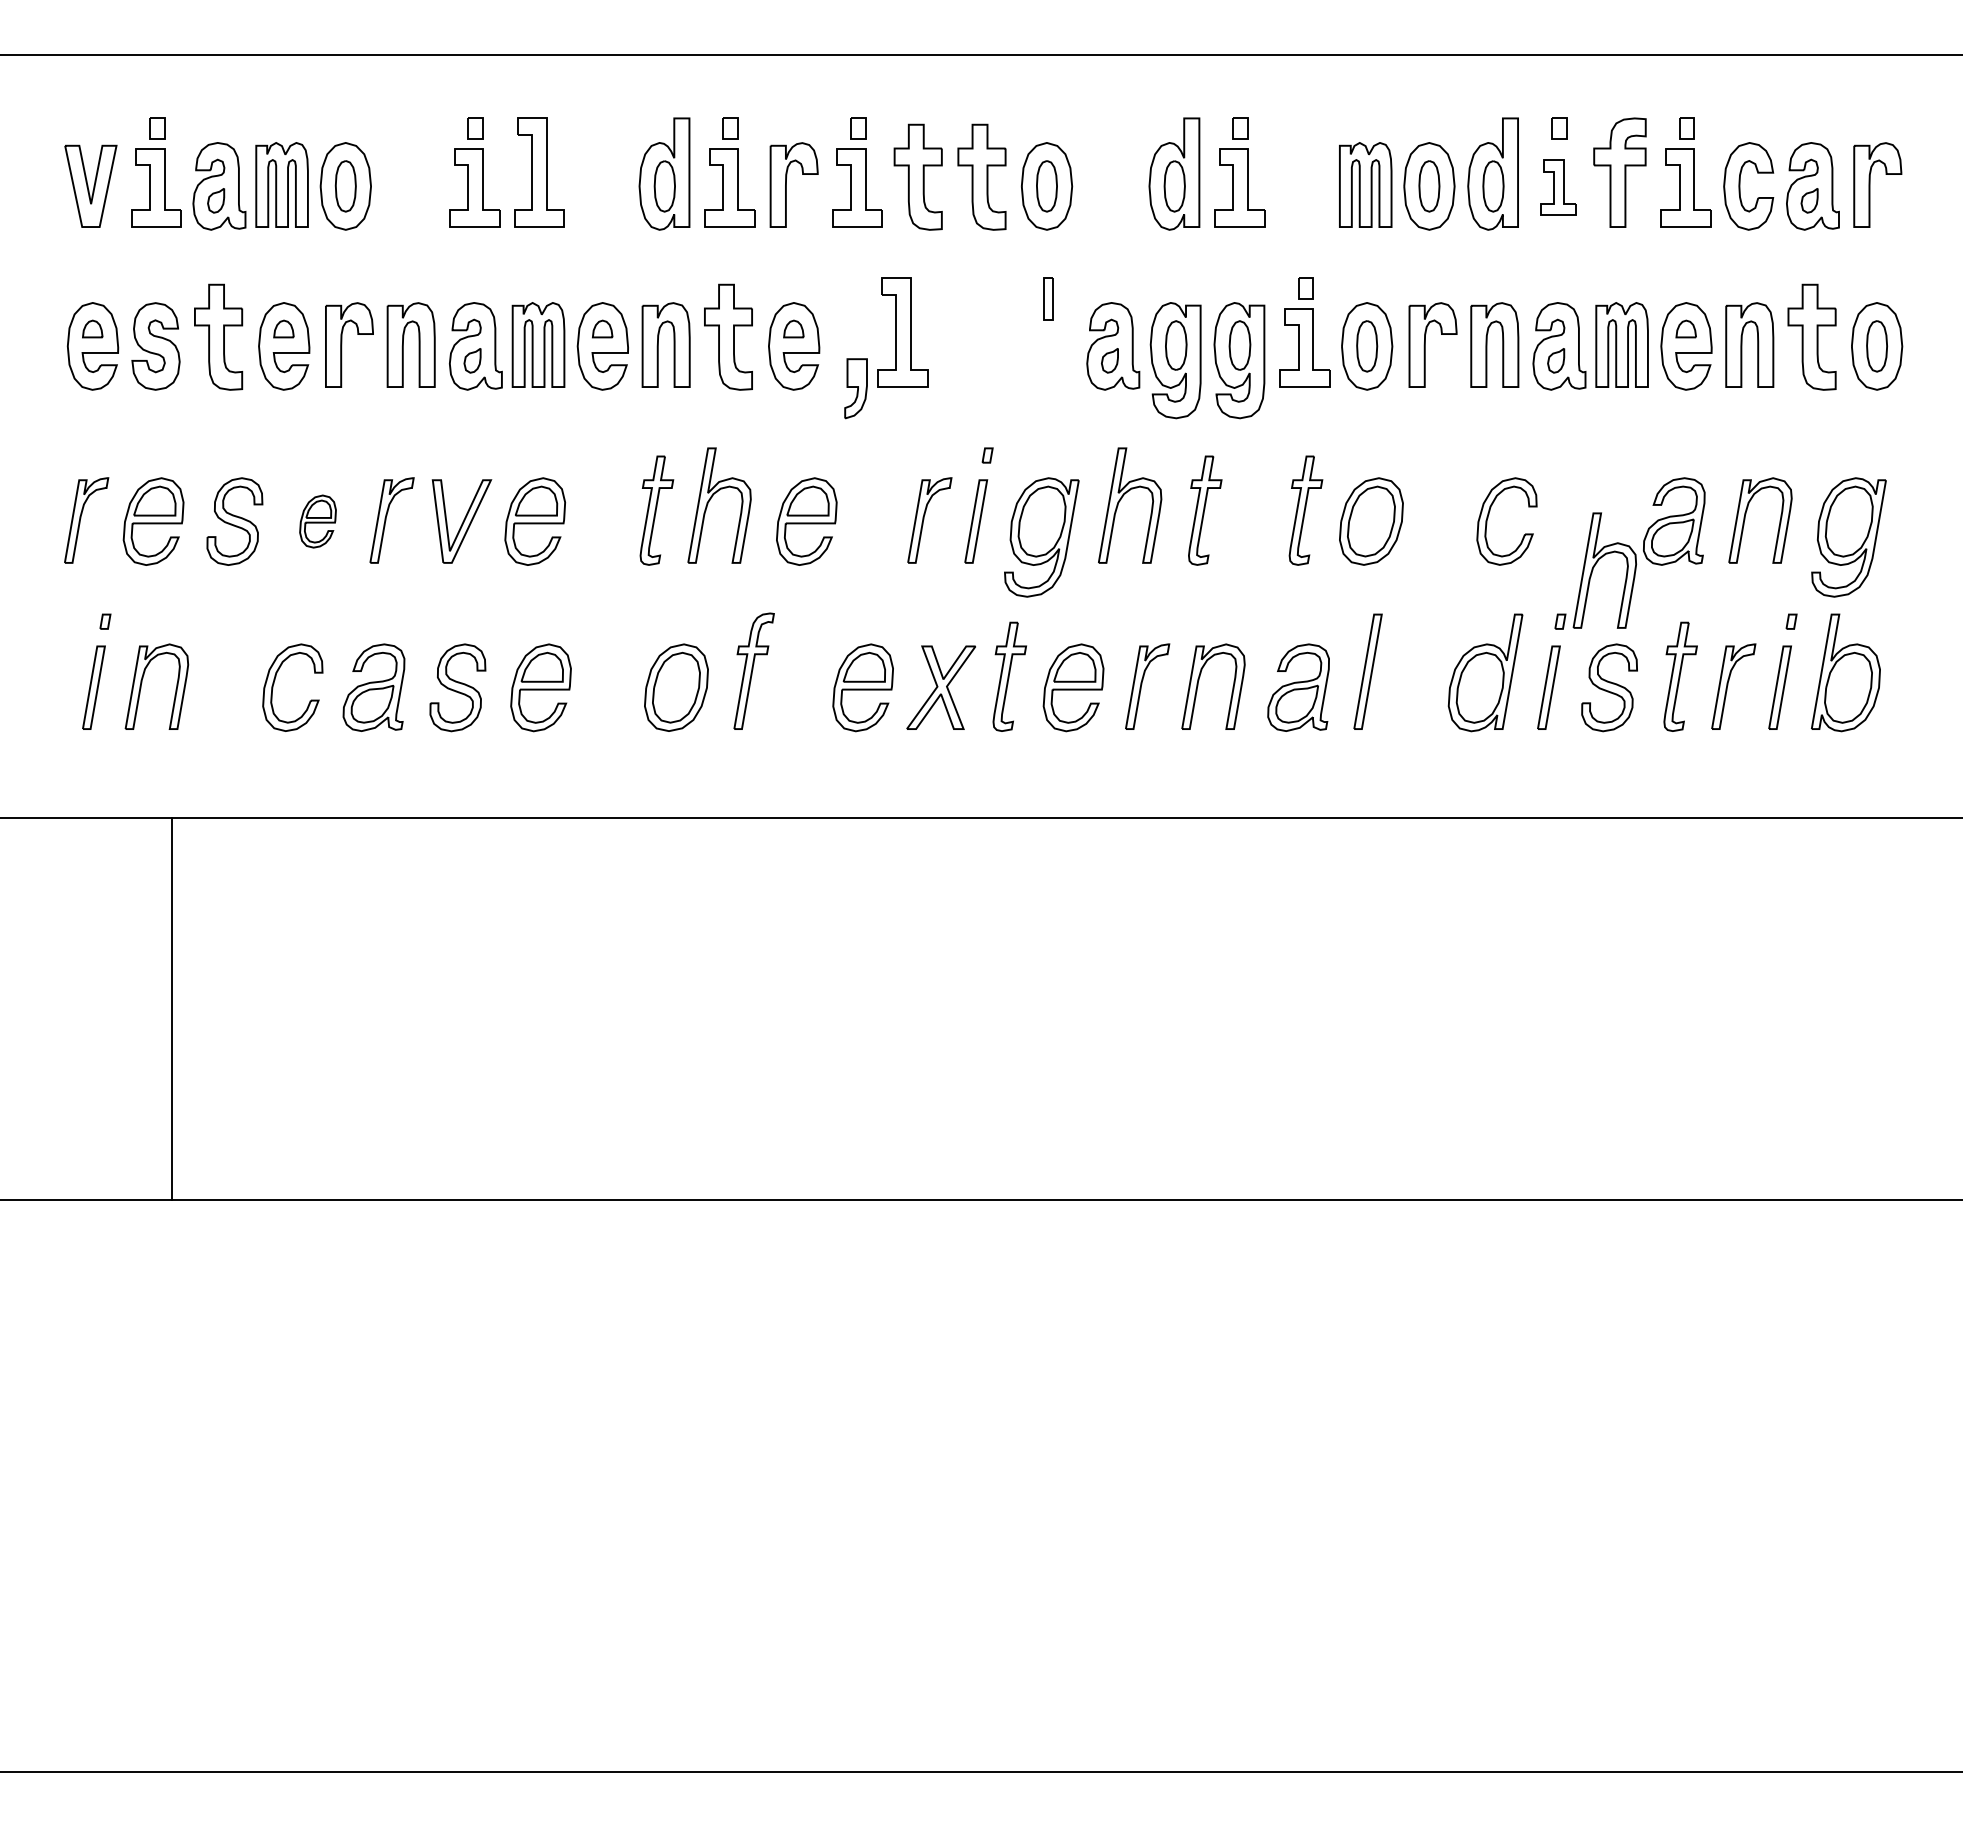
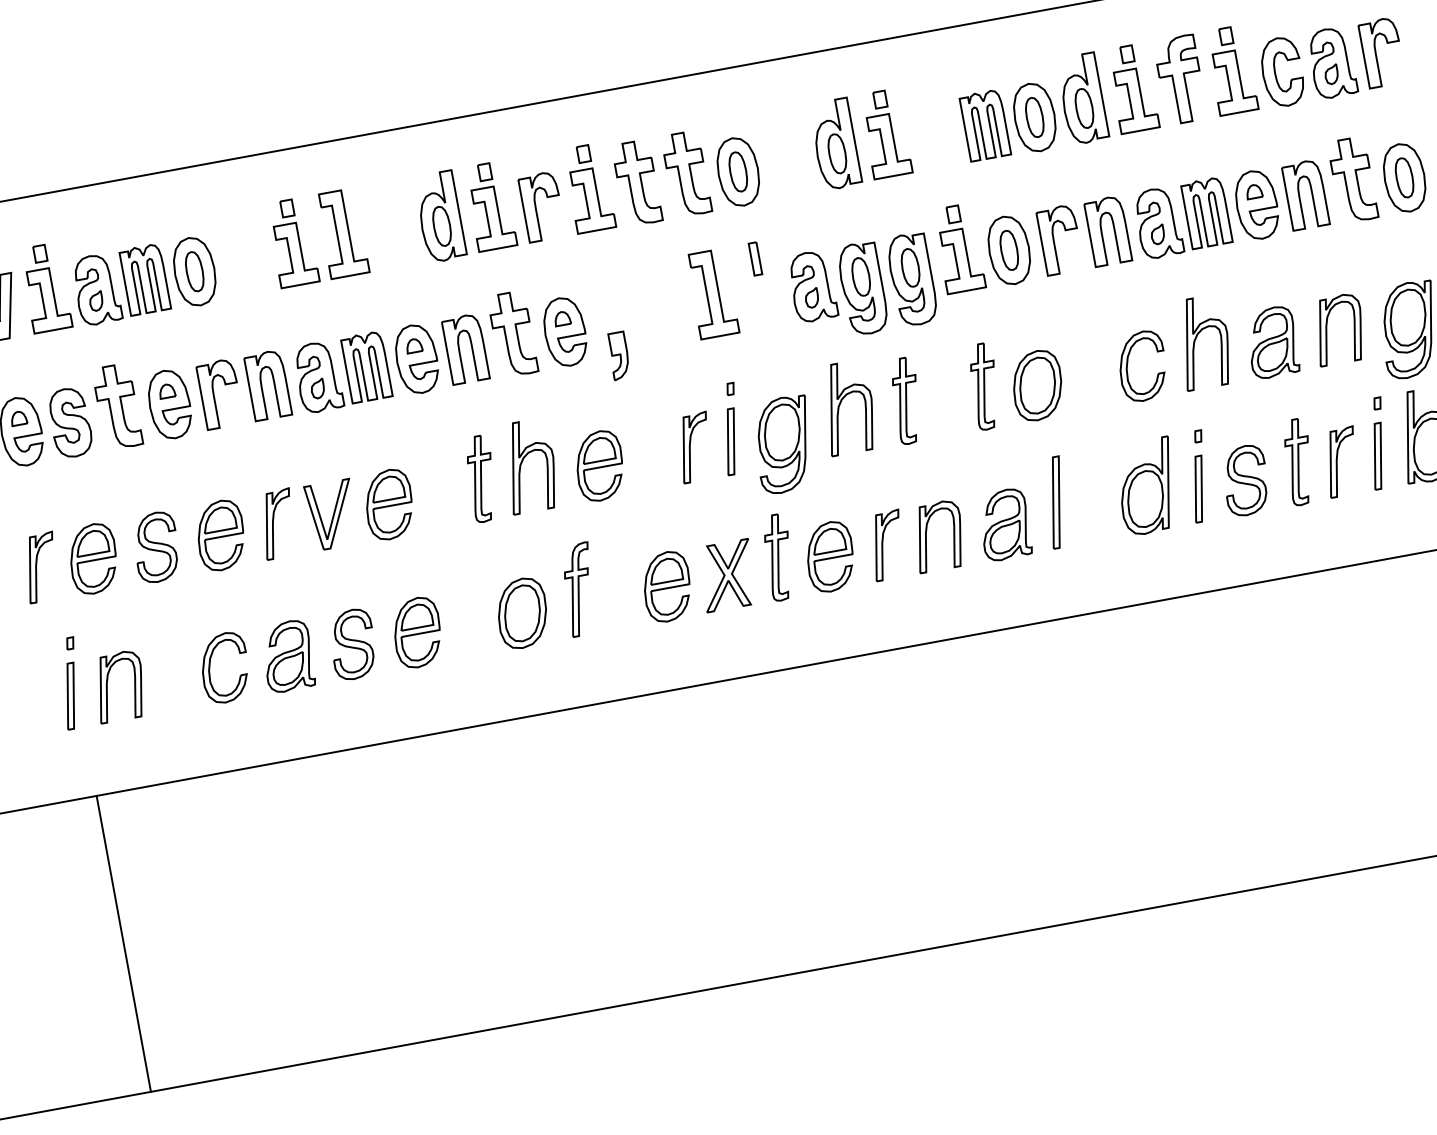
part: (1558, 187) -> (1135, 100), size x1.43
part: (902, 332) -> (712, 293), moved
part: (317, 521) -> (220, 535), size x1.67
part: (1596, 564) -> (1196, 338), moved
line: (172, 1008) -> (123, 943), moved

